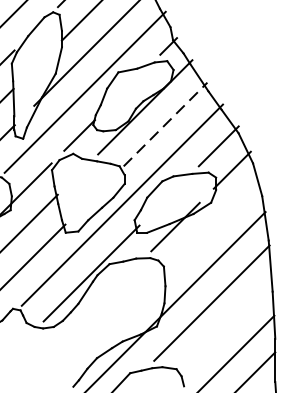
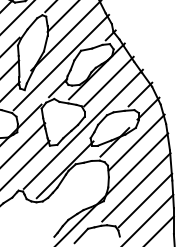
line: (166, 124) -> (109, 81), dashed -> solid
line: (212, 227) -> (136, 142), added
line: (227, 325) -> (145, 200), added

